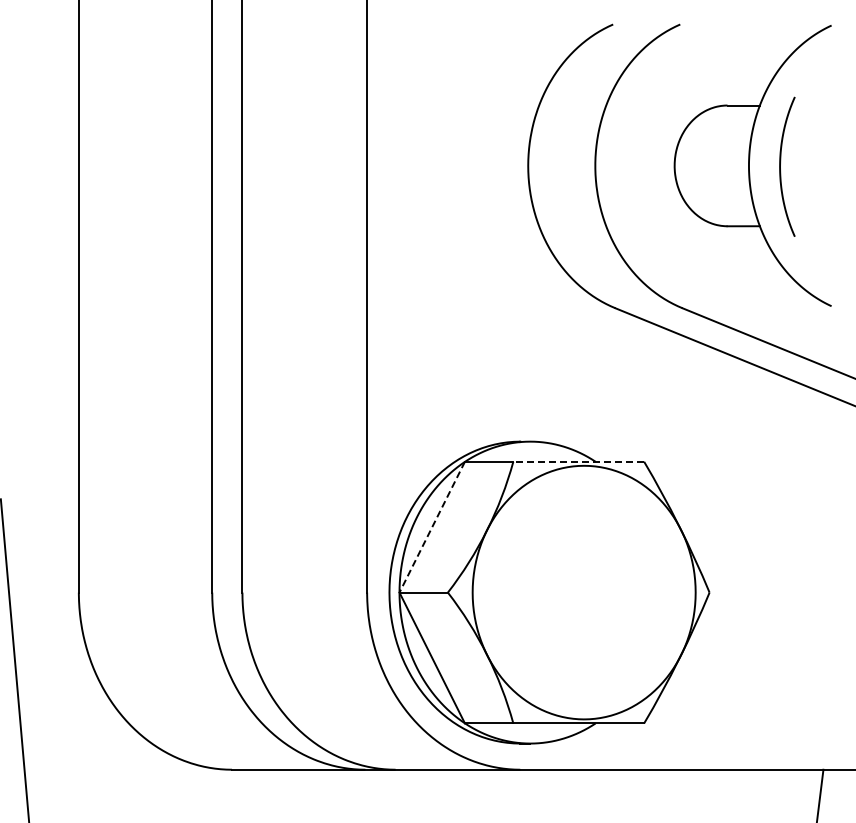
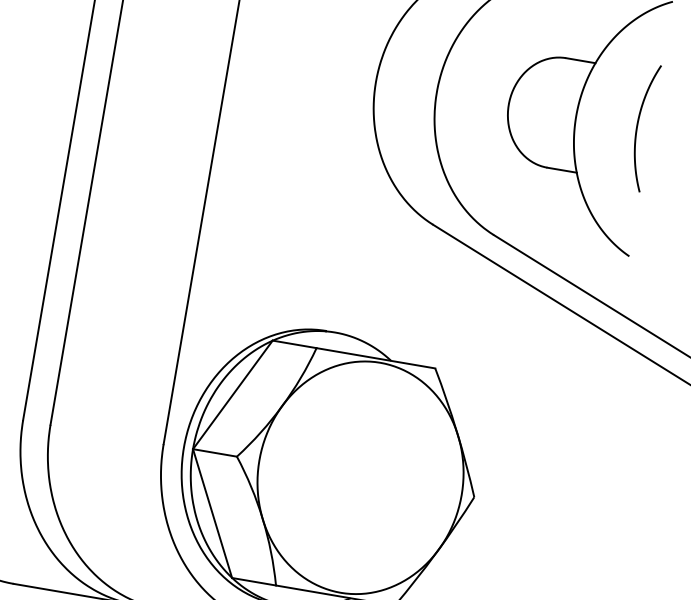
curve: (780, 166) -> (637, 126), moved
line: (578, 461) -> (375, 357), dashed -> solid
line: (432, 527) -> (233, 395), dashed -> solid

